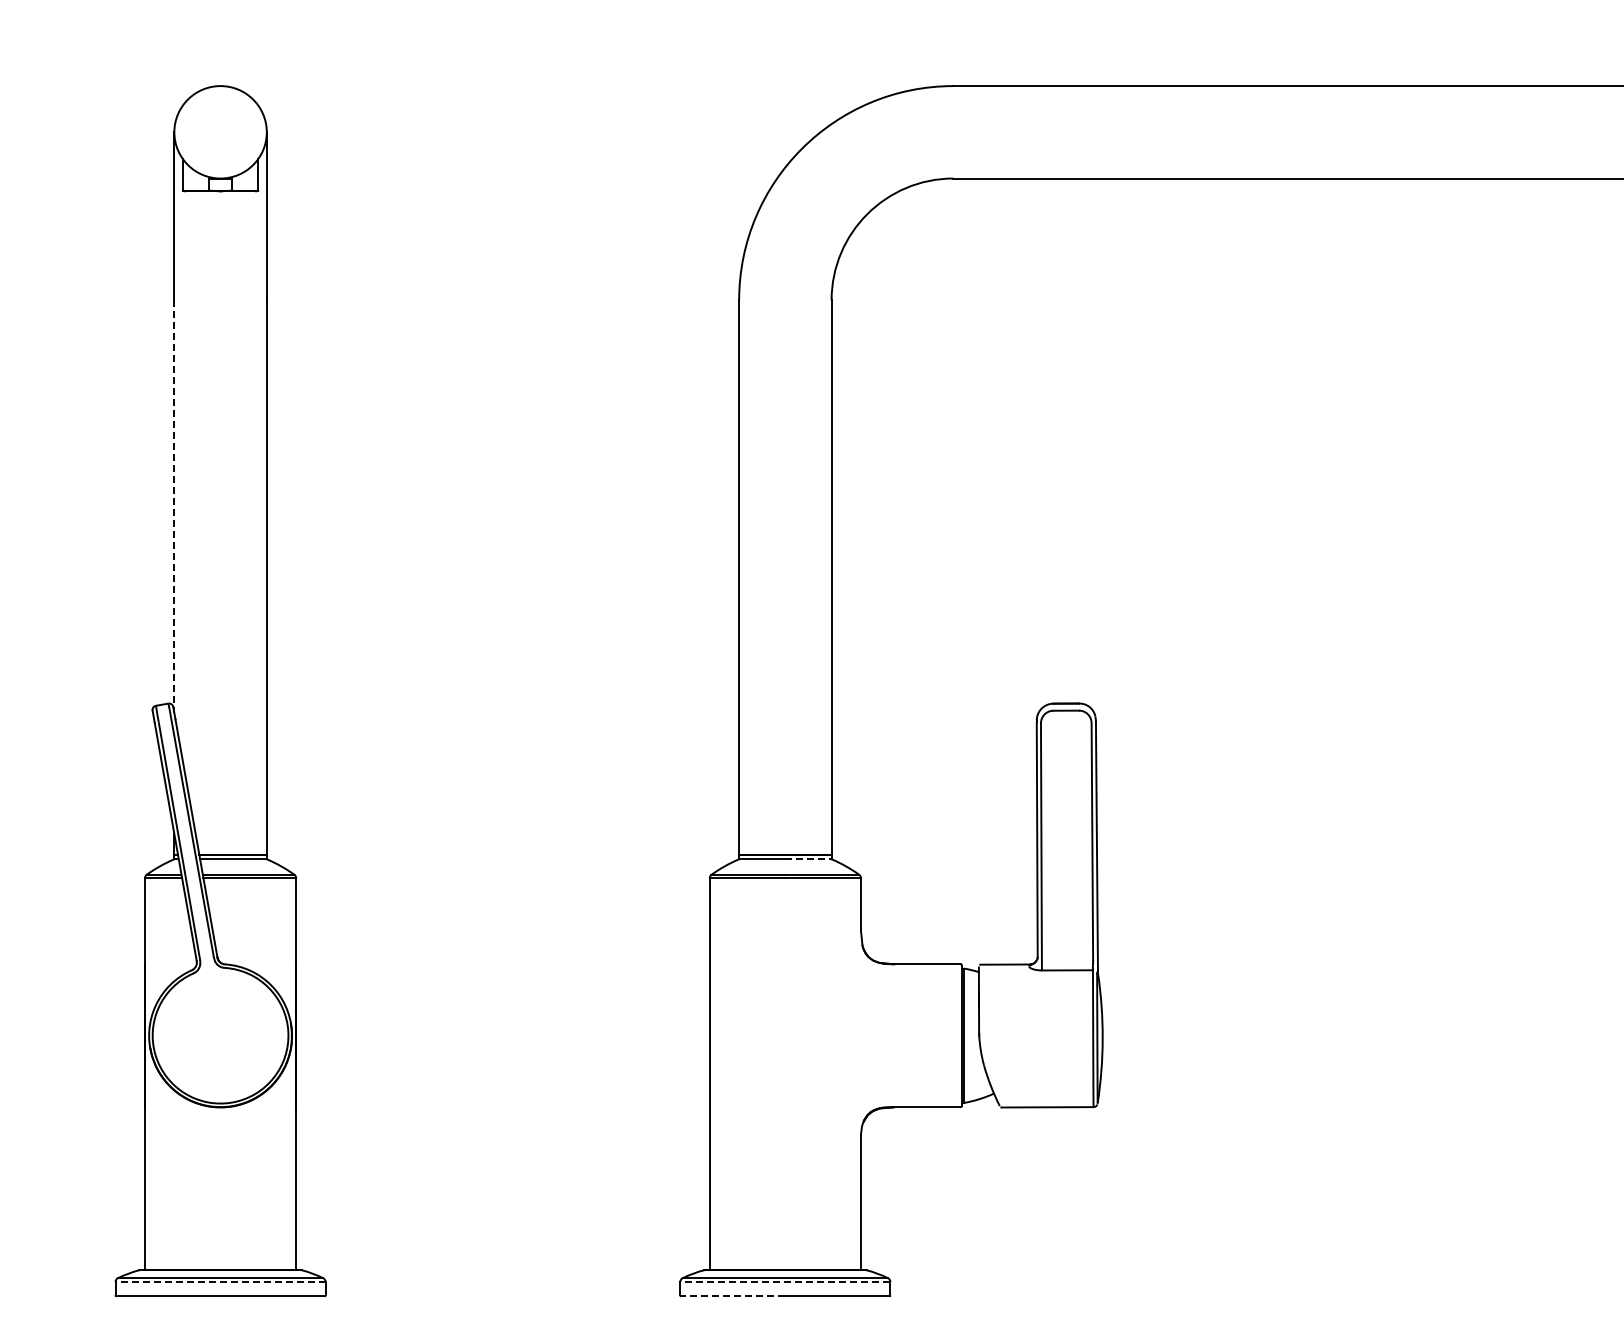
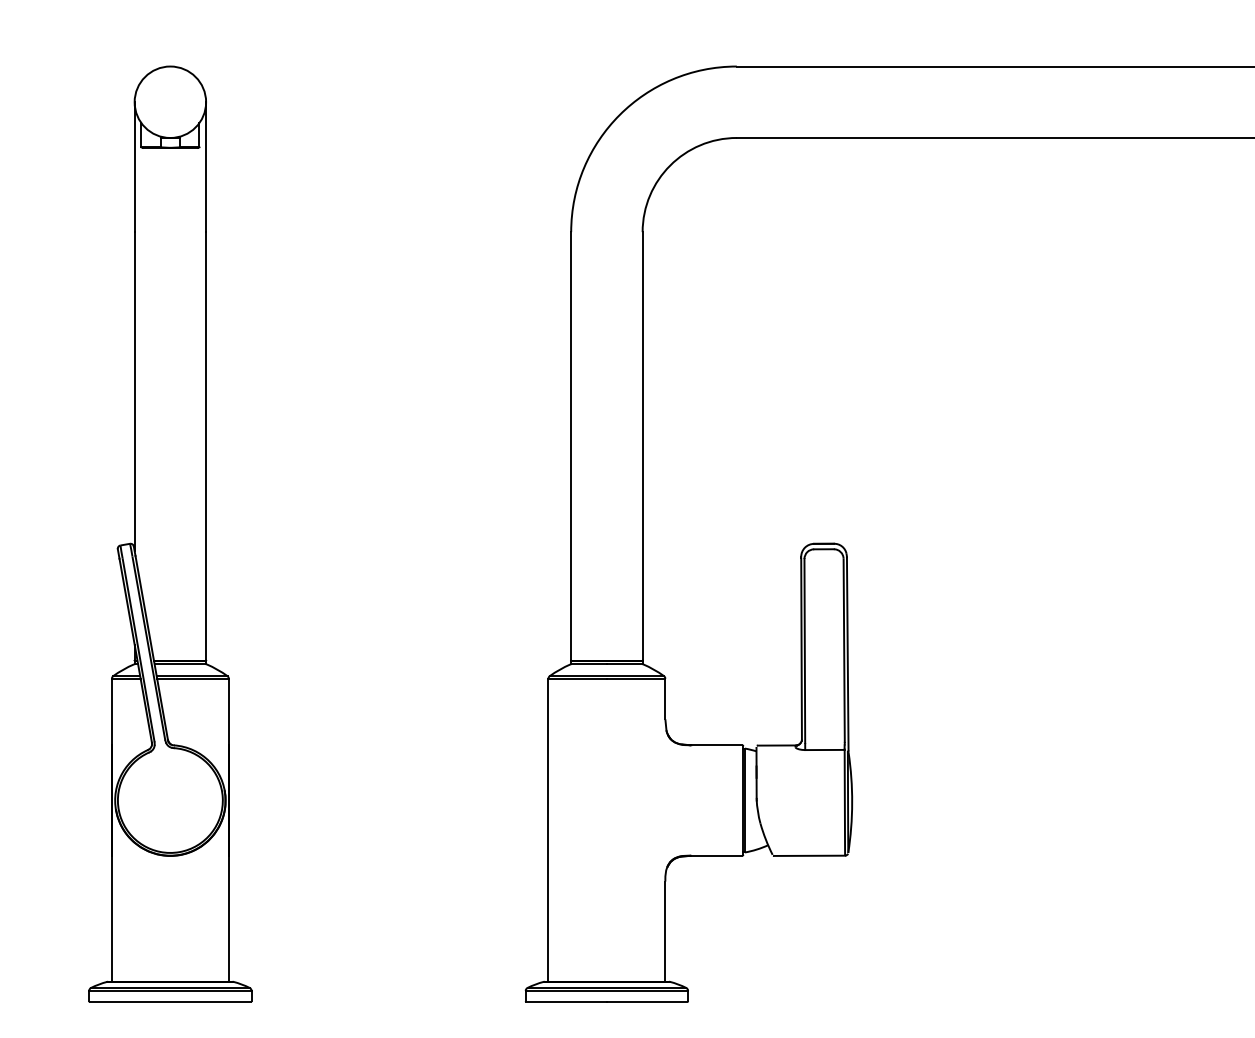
line: (174, 507) -> (134, 392), dashed -> solid
line: (808, 859) -> (624, 664), dashed -> solid
line: (220, 1282) -> (170, 991), dashed -> solid
line: (784, 1282) -> (606, 991), dashed -> solid
line: (732, 1296) -> (566, 1002), dashed -> solid

